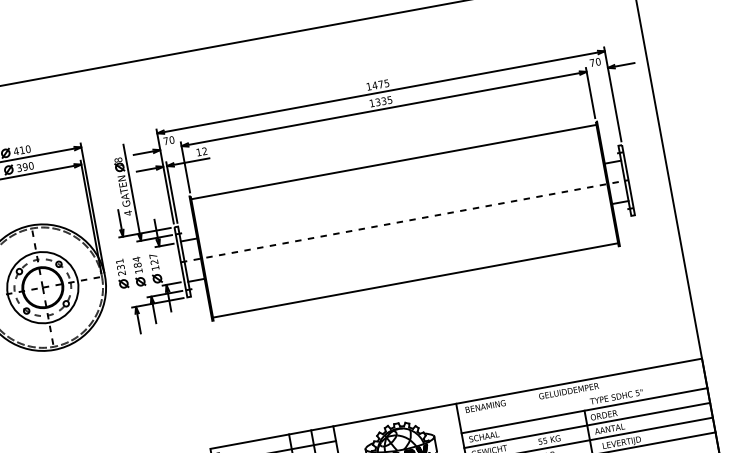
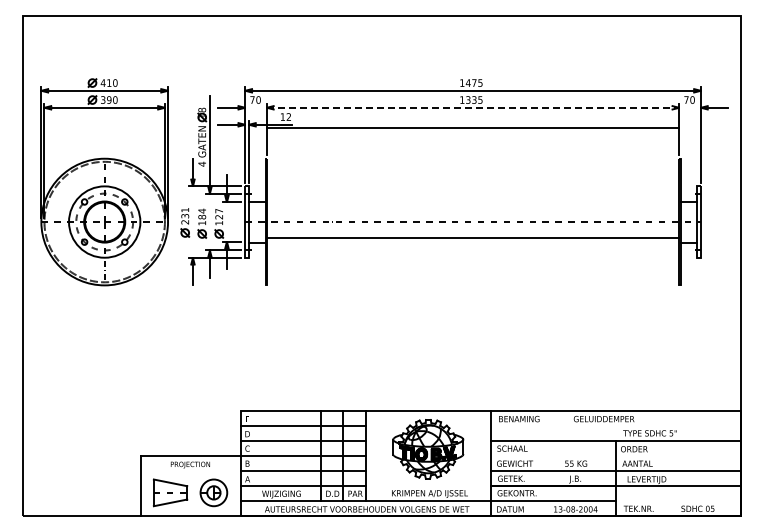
line: (384, 108) -> (473, 107), solid -> dashed
line: (393, 161) -> (472, 127), moved
line: (415, 280) -> (472, 238), moved
line: (586, 425) -> (615, 456), removed

